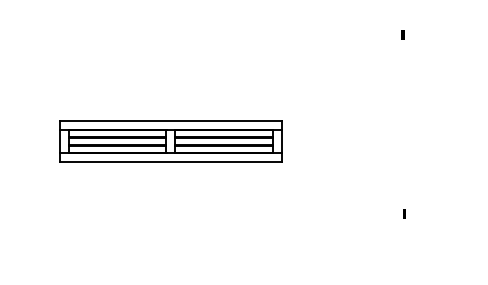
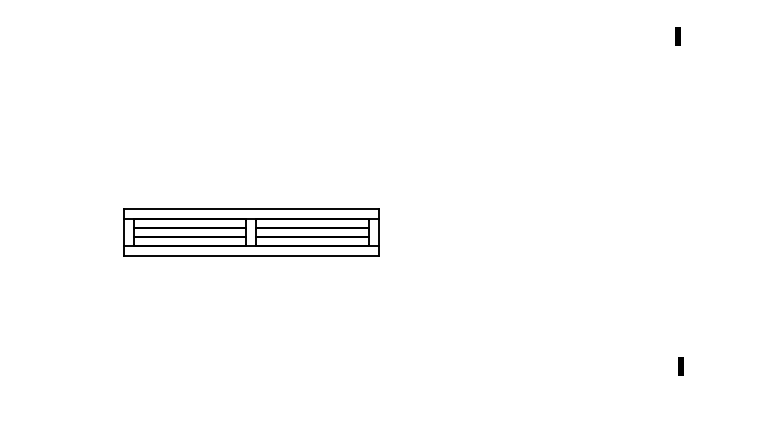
part: (170, 141) -> (250, 232), size x0.62

